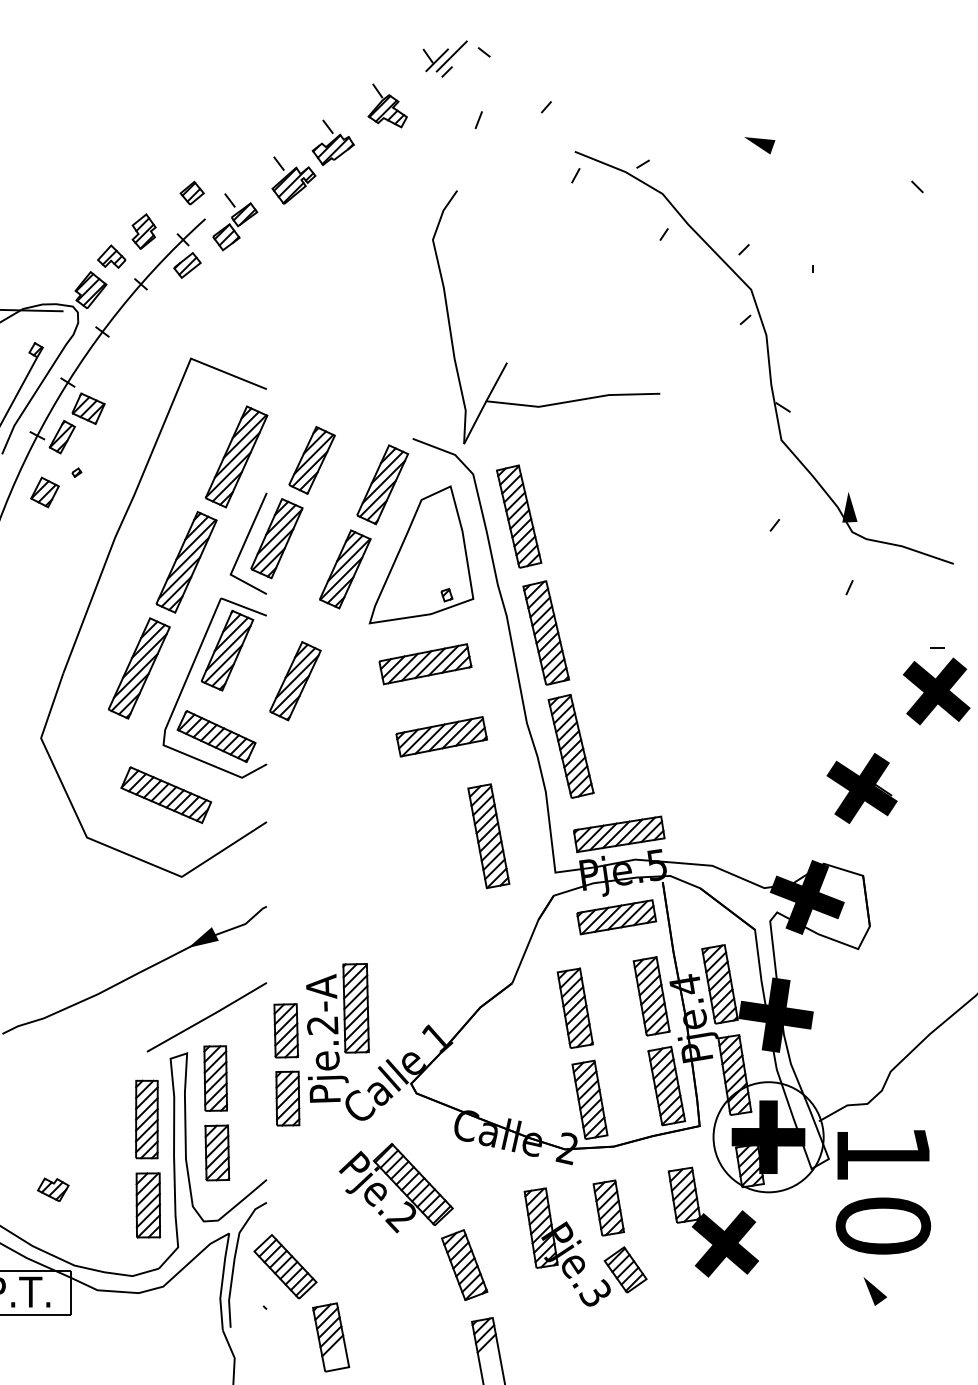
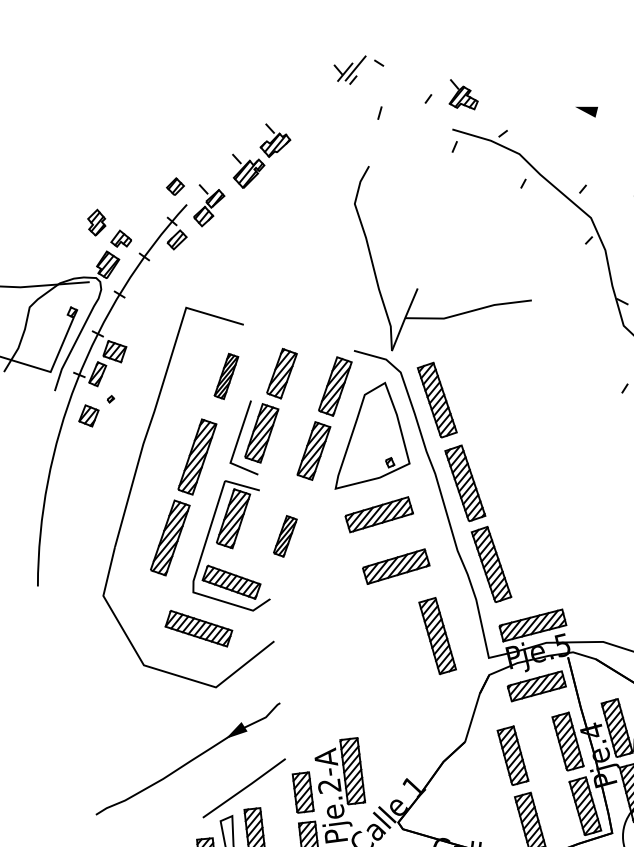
part: (387, 105) -> (462, 94), moved
part: (143, 231) -> (96, 222), moved
part: (236, 456) -> (226, 376), size x0.6
part: (295, 681) -> (285, 536), size x0.7

